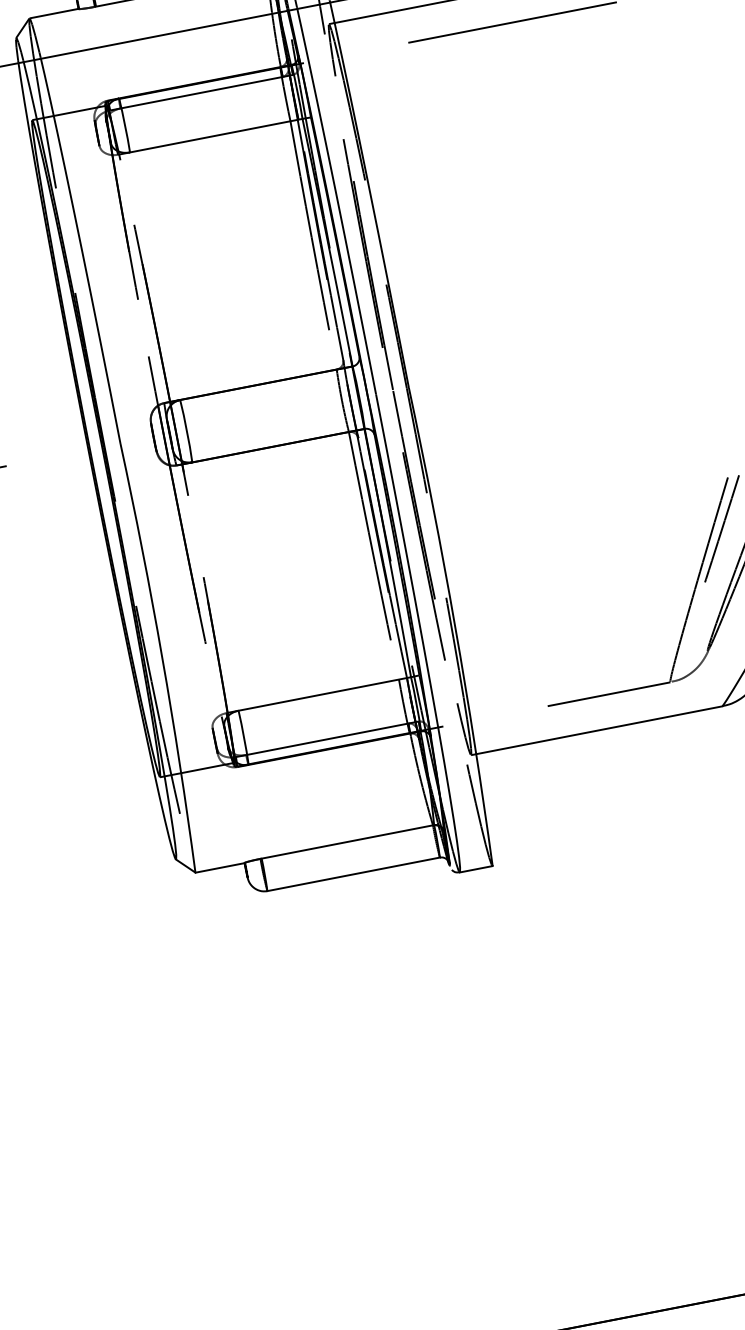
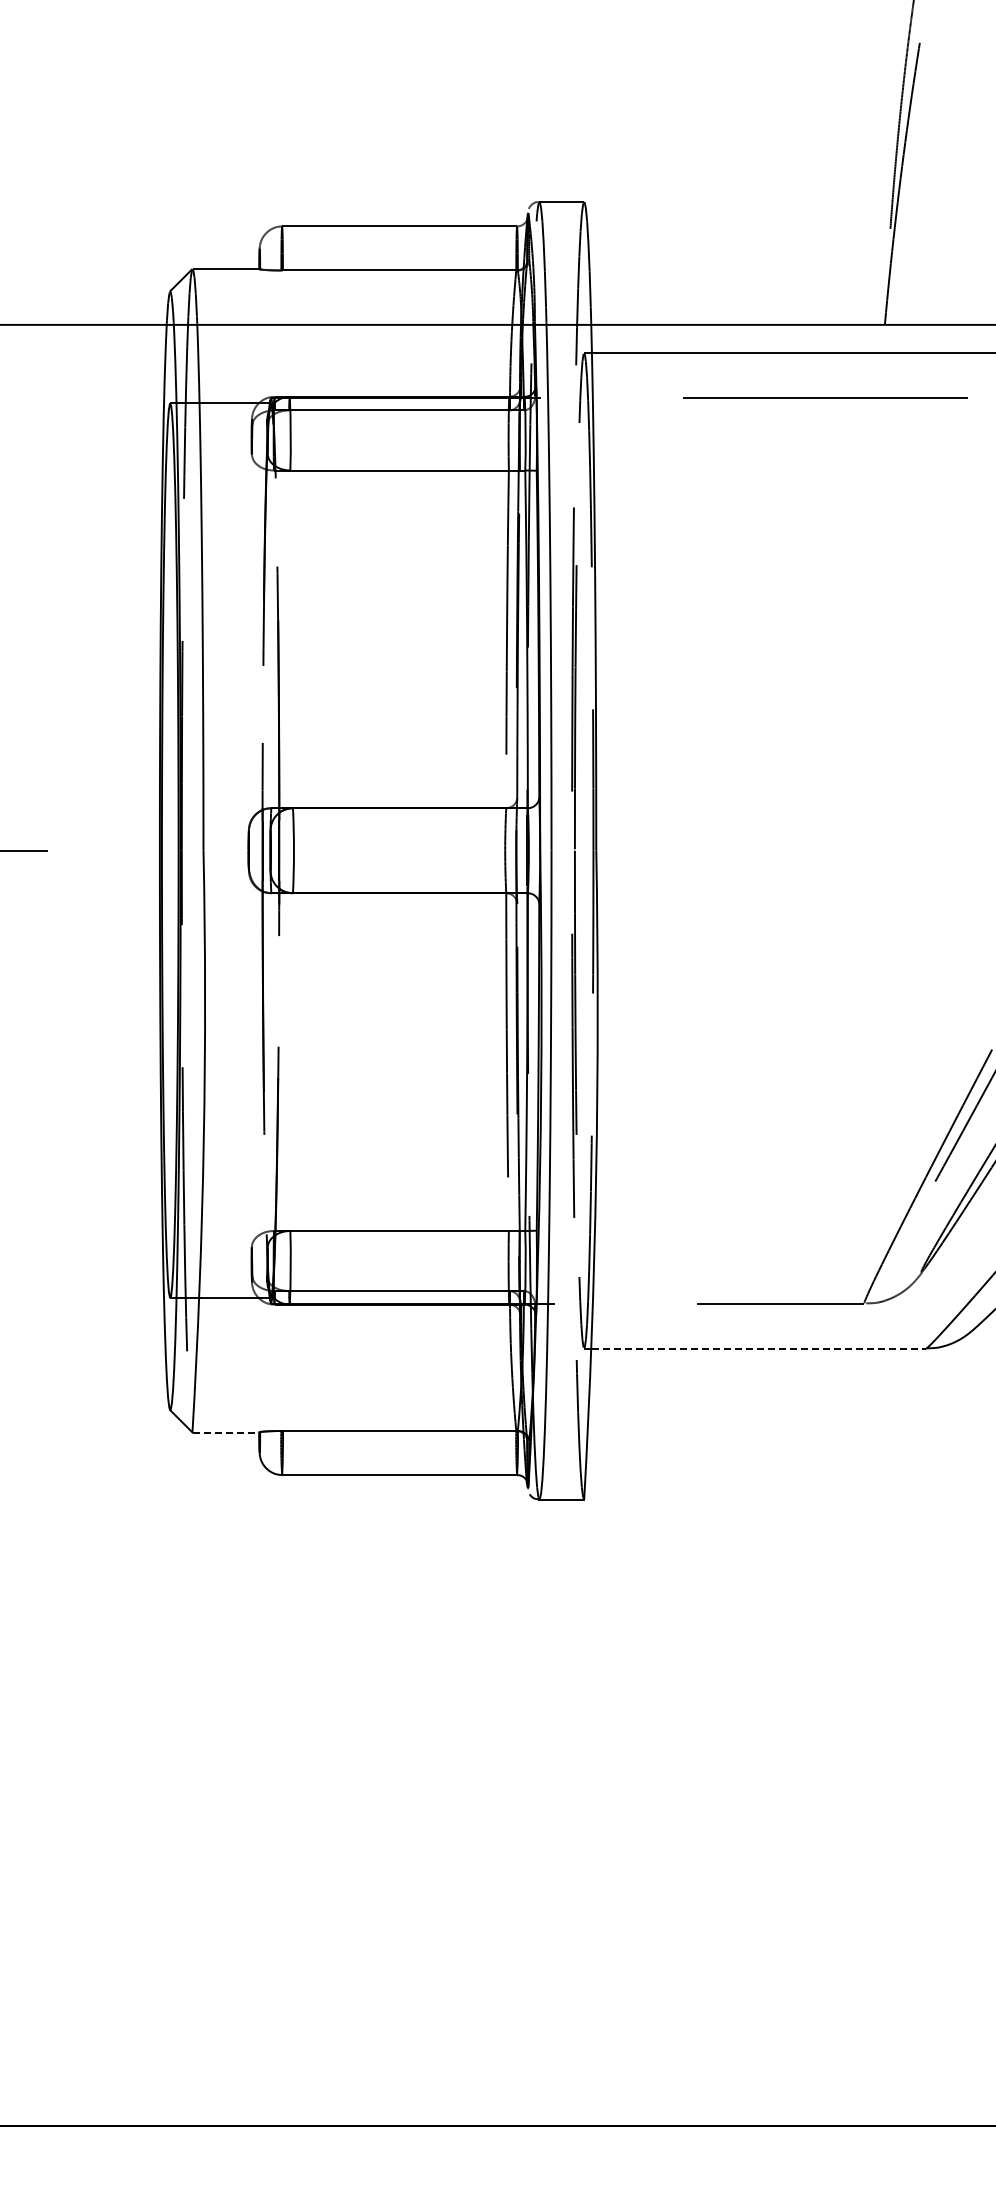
line: (599, 730) -> (759, 1348), solid -> dashed
line: (220, 867) -> (226, 1432), solid -> dashed

